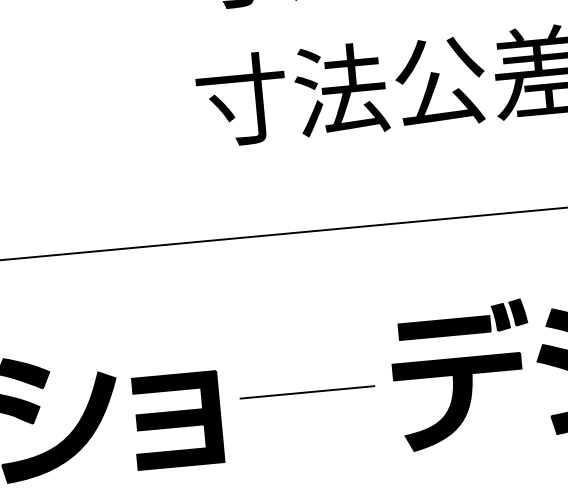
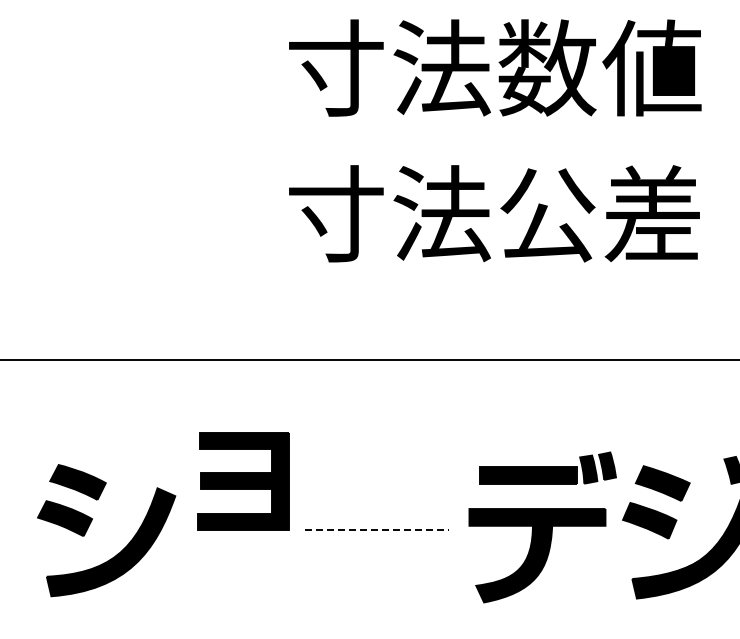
line: (308, 391) -> (377, 529), solid -> dashed
part: (177, 420) -> (243, 481), moved

